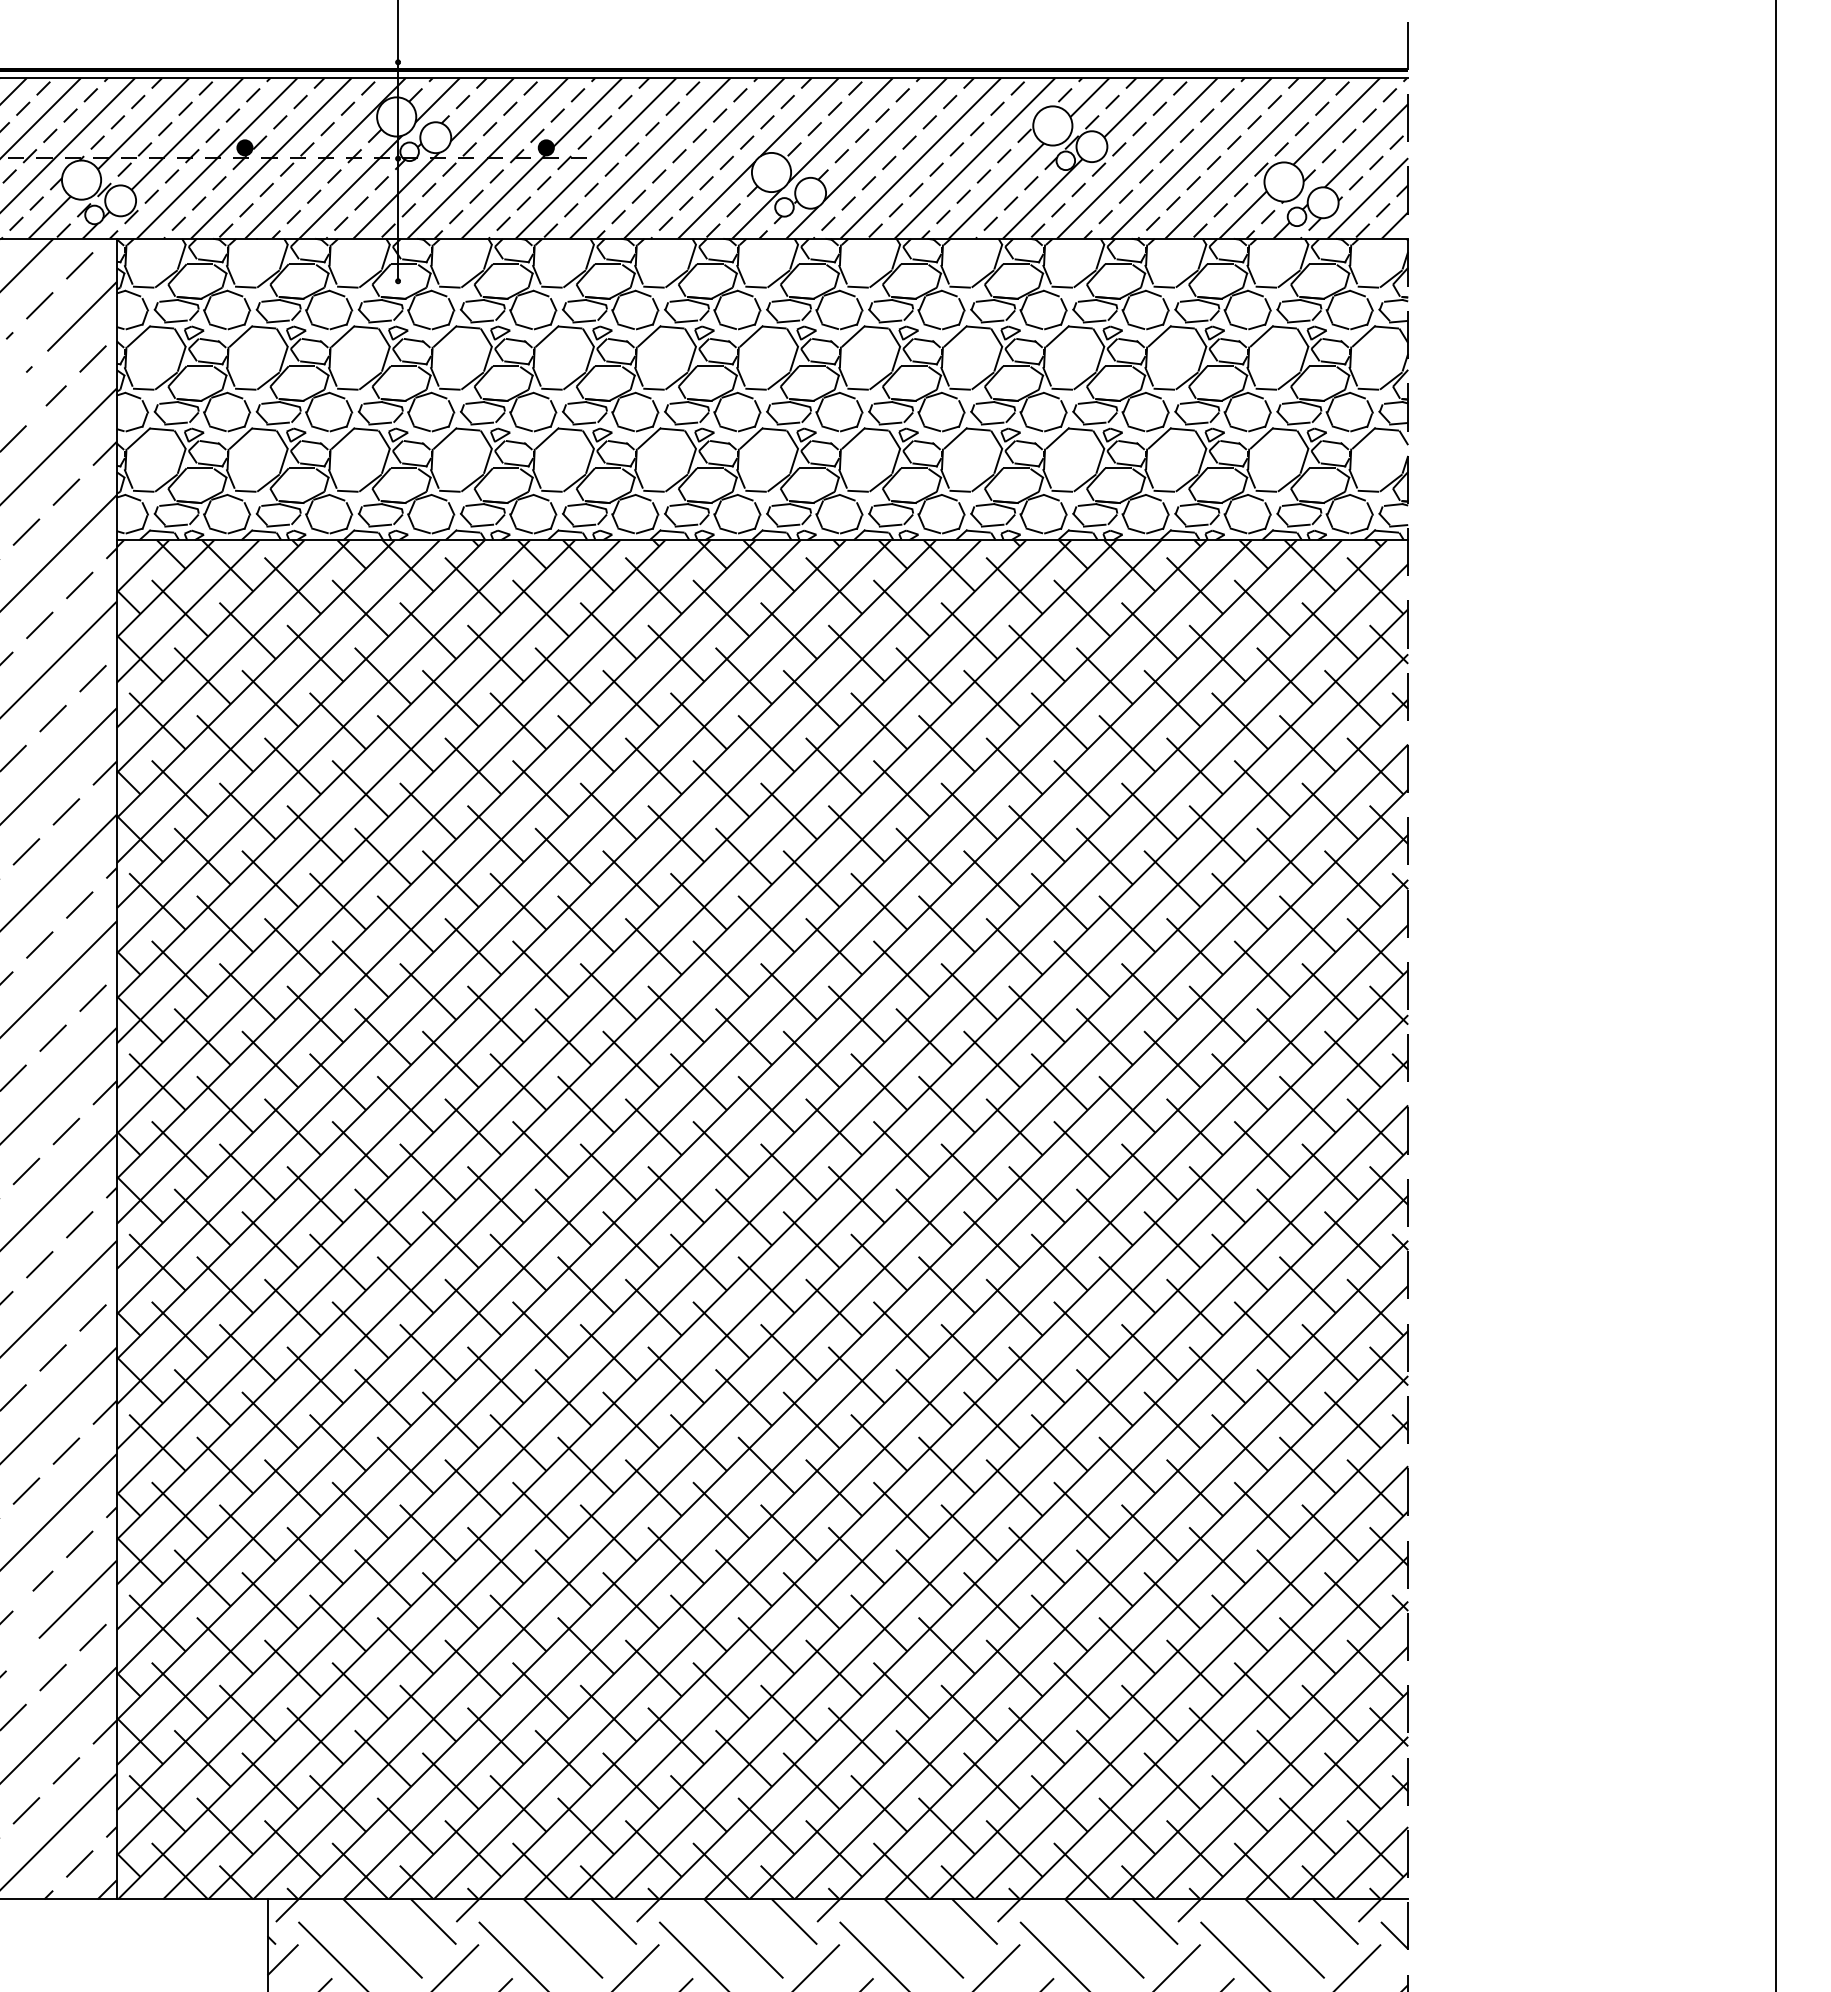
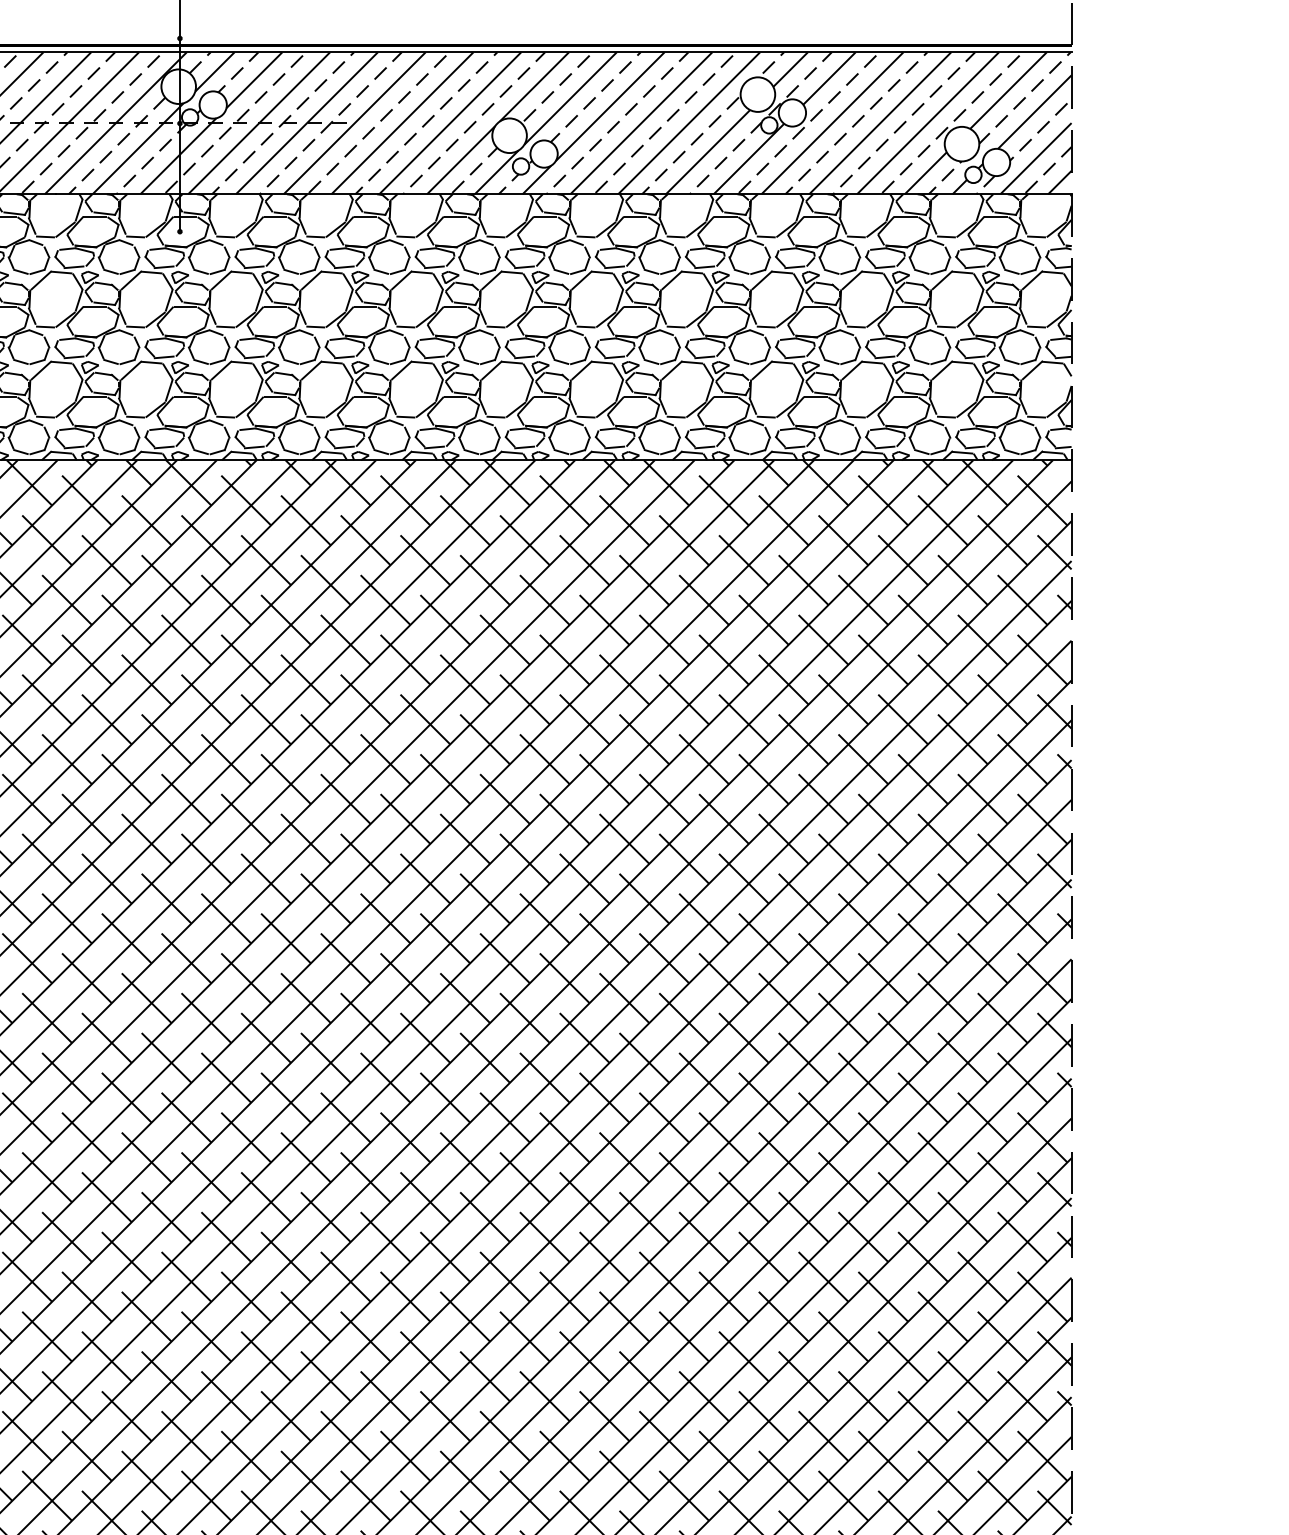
fill: (244, 147) -> (44, 113), removed
fill: (545, 147) -> (310, 113), removed

